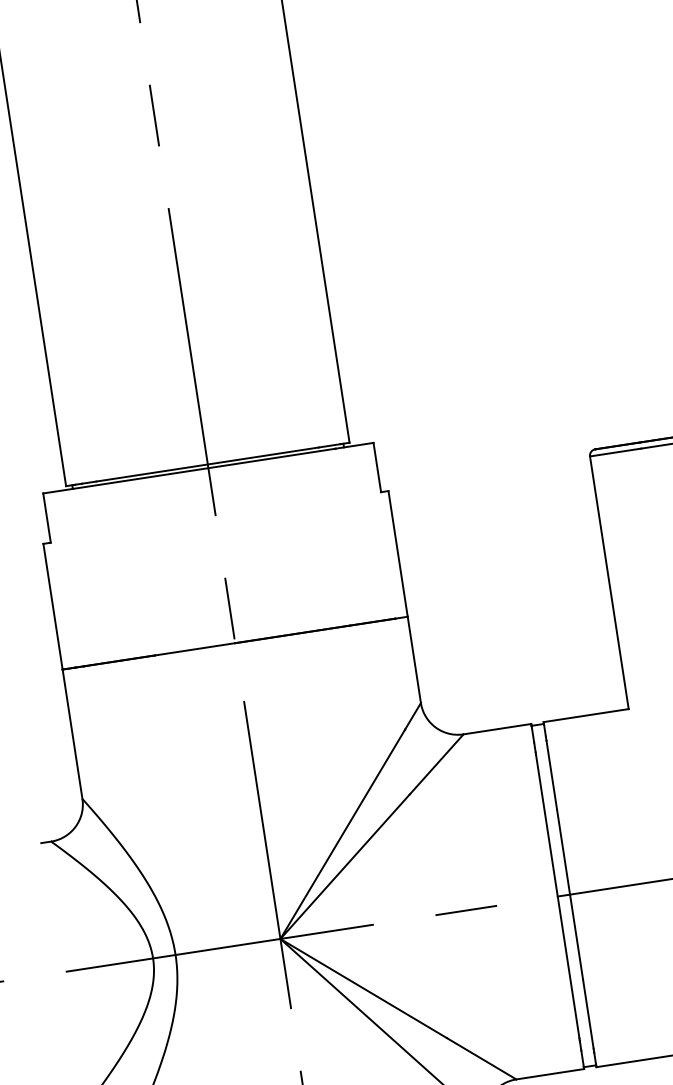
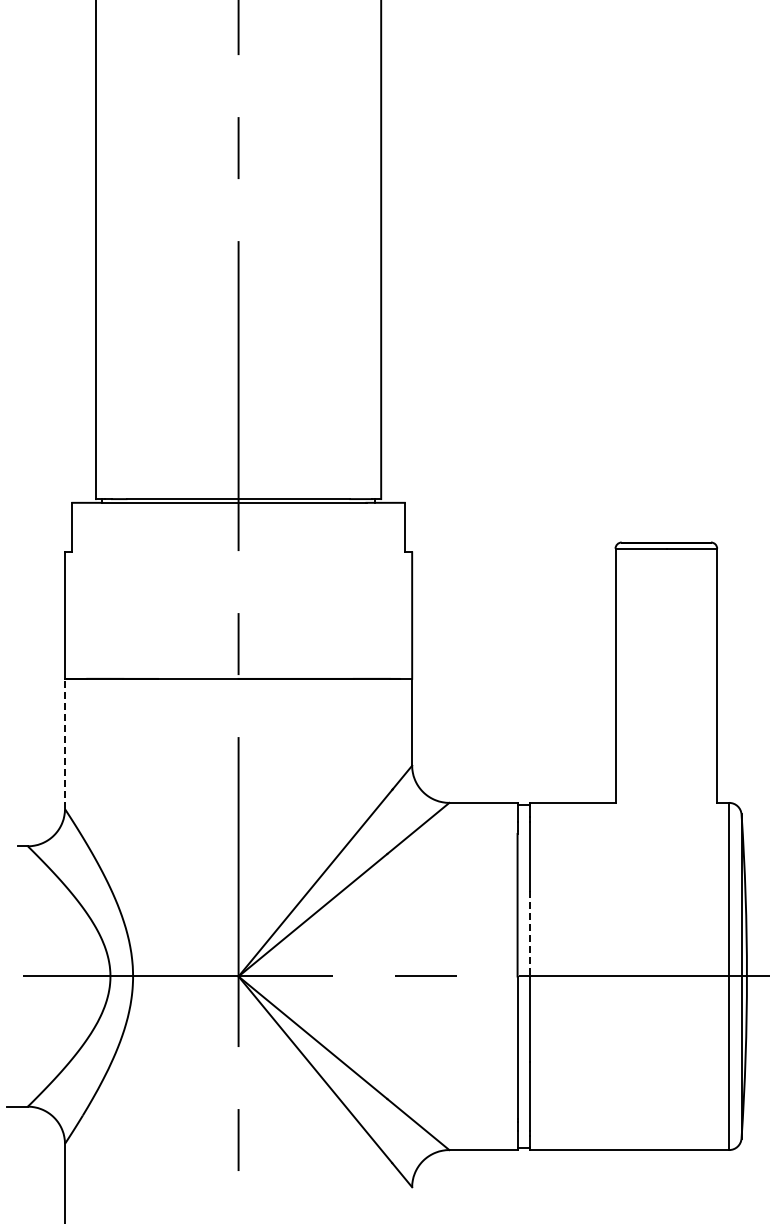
line: (71, 733) -> (64, 743), solid -> dashed
line: (563, 851) -> (529, 933), solid -> dashed

